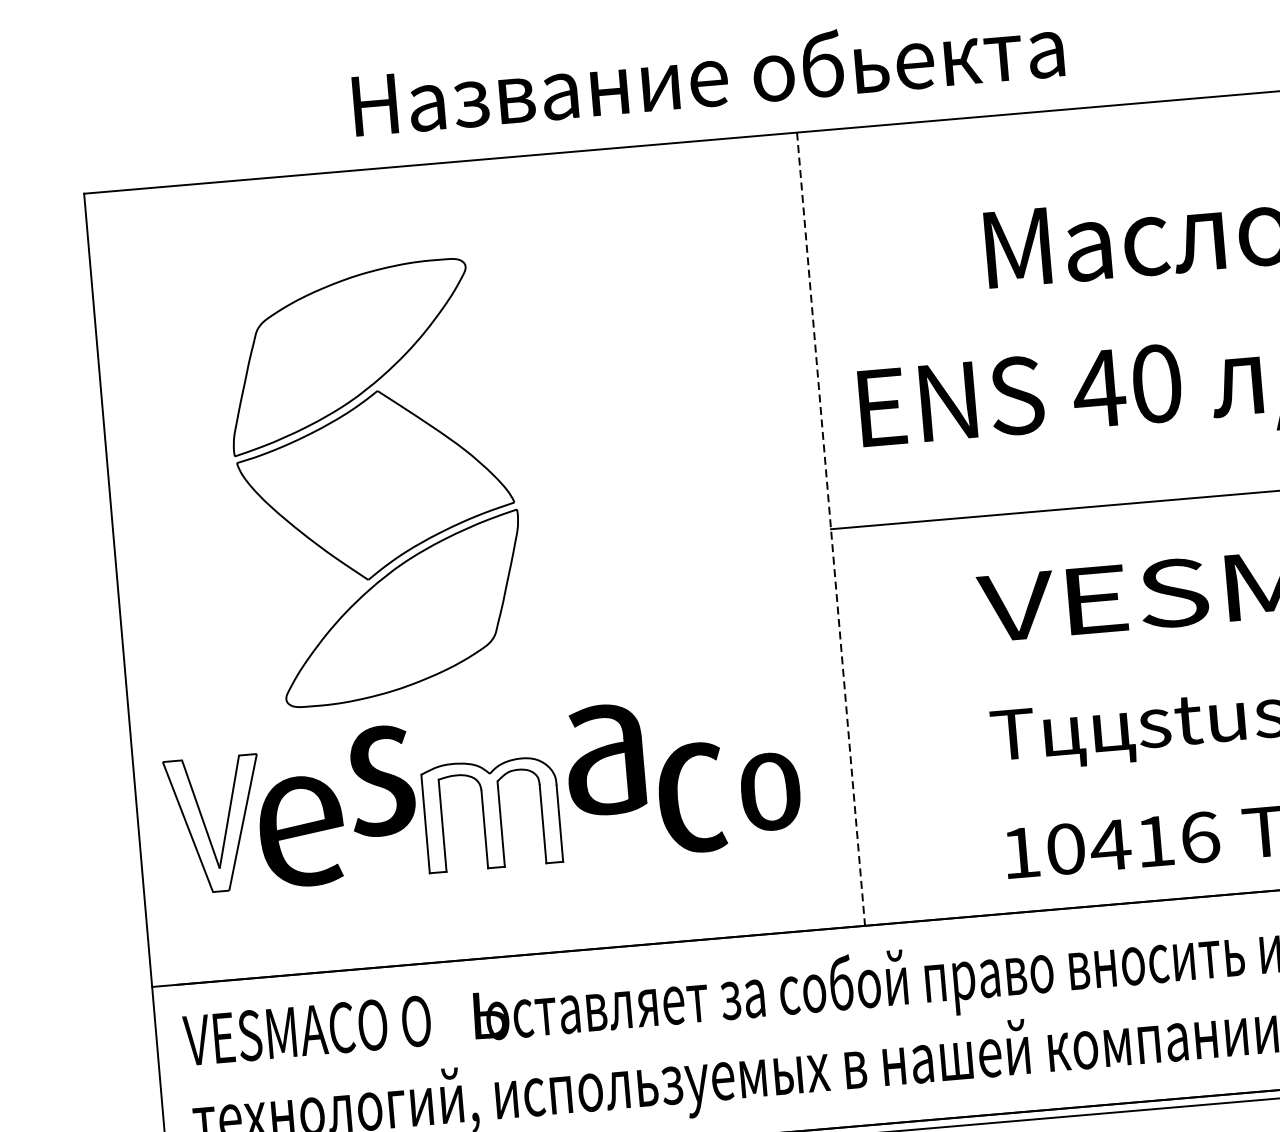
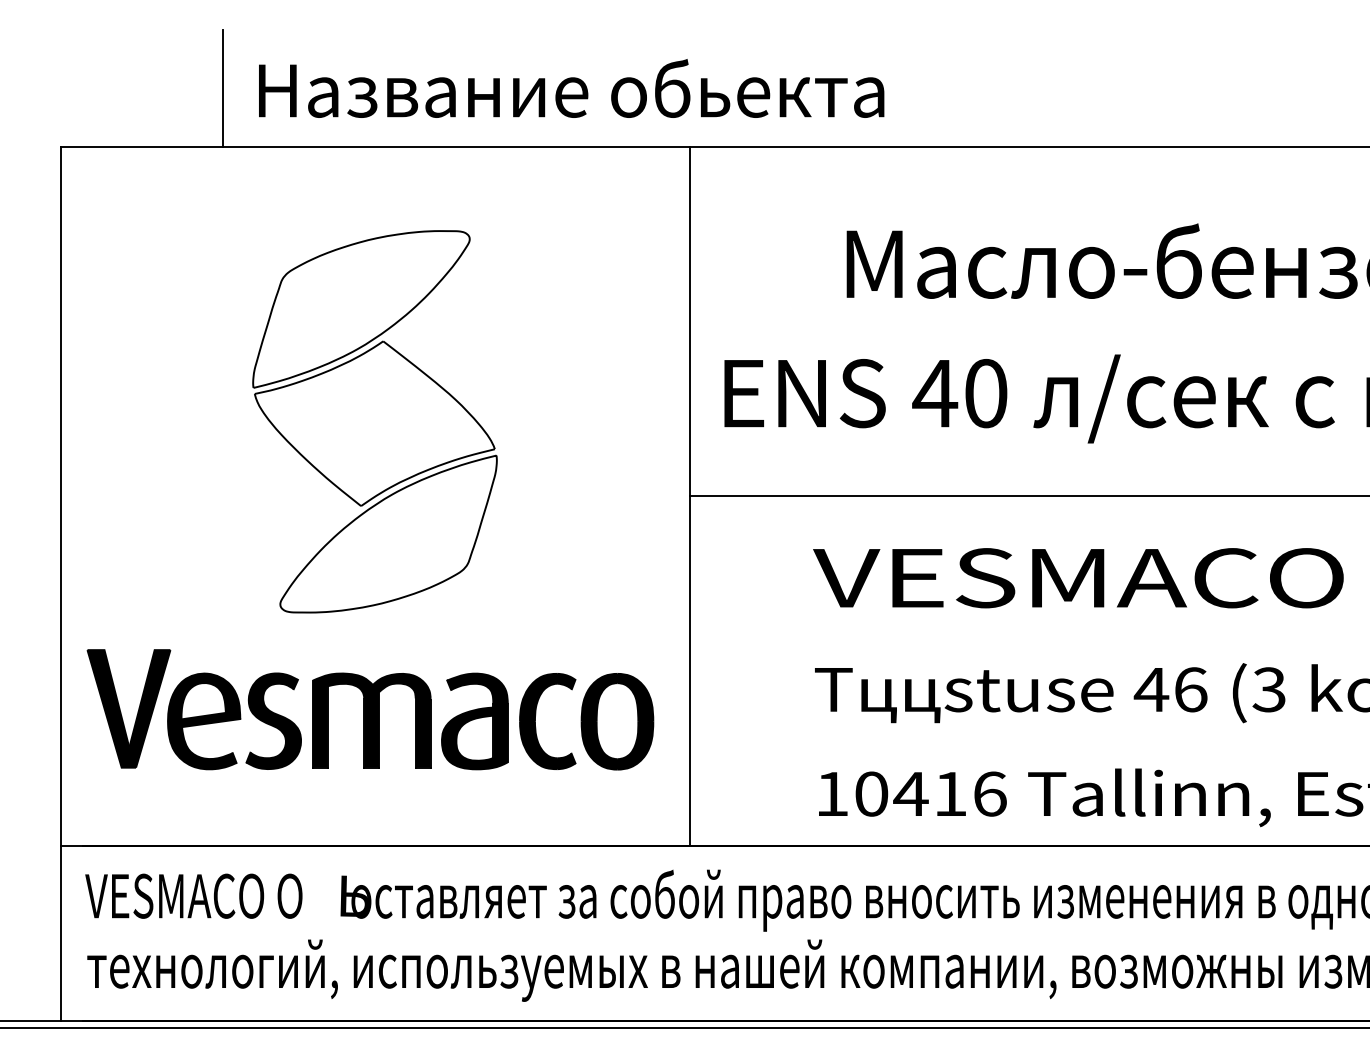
text: (708, 73) -> (571, 88), moved
line: (261, 112) -> (222, 88), added
part: (375, 482) -> (374, 421), moved
line: (831, 529) -> (690, 496), dashed -> solid
part: (604, 760) -> (474, 721), moved
part: (381, 780) -> (273, 720), moved
part: (770, 791) -> (617, 721), size x1.43
fill: (491, 814) -> (371, 720), added
fill: (215, 824) -> (128, 708), added

